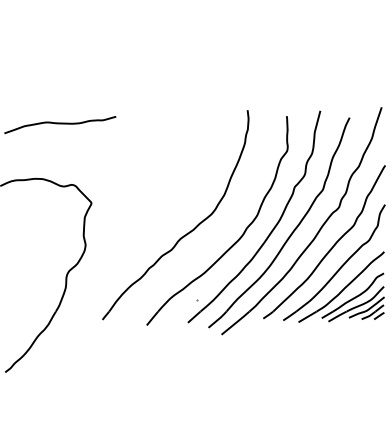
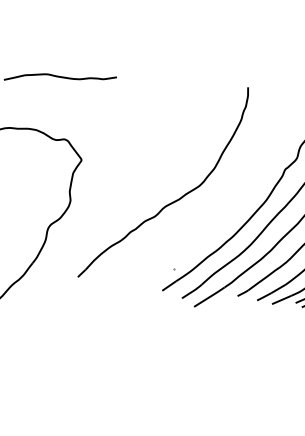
part: (237, 239) -> (221, 214), removed

